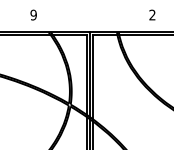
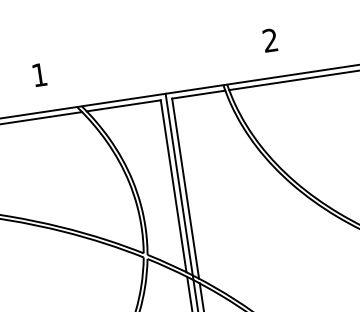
text: (33, 14) -> (38, 73), 9 -> 1
text: (152, 14) -> (270, 39), moved

